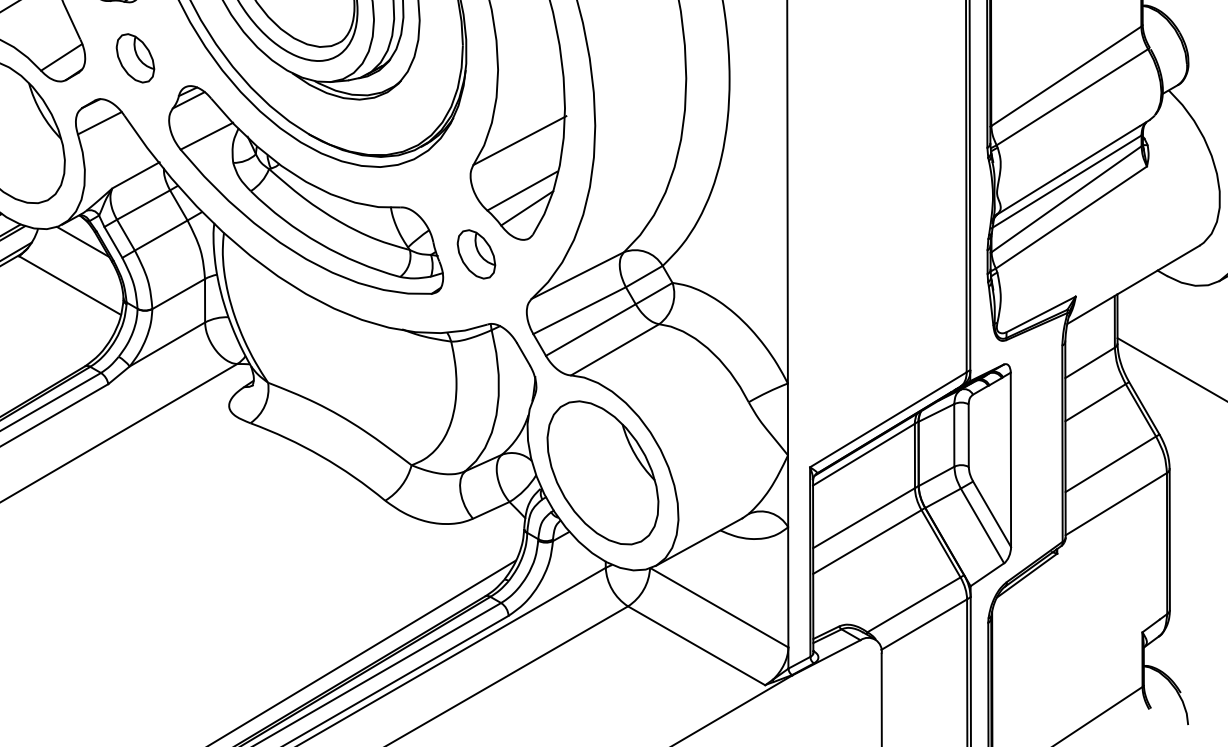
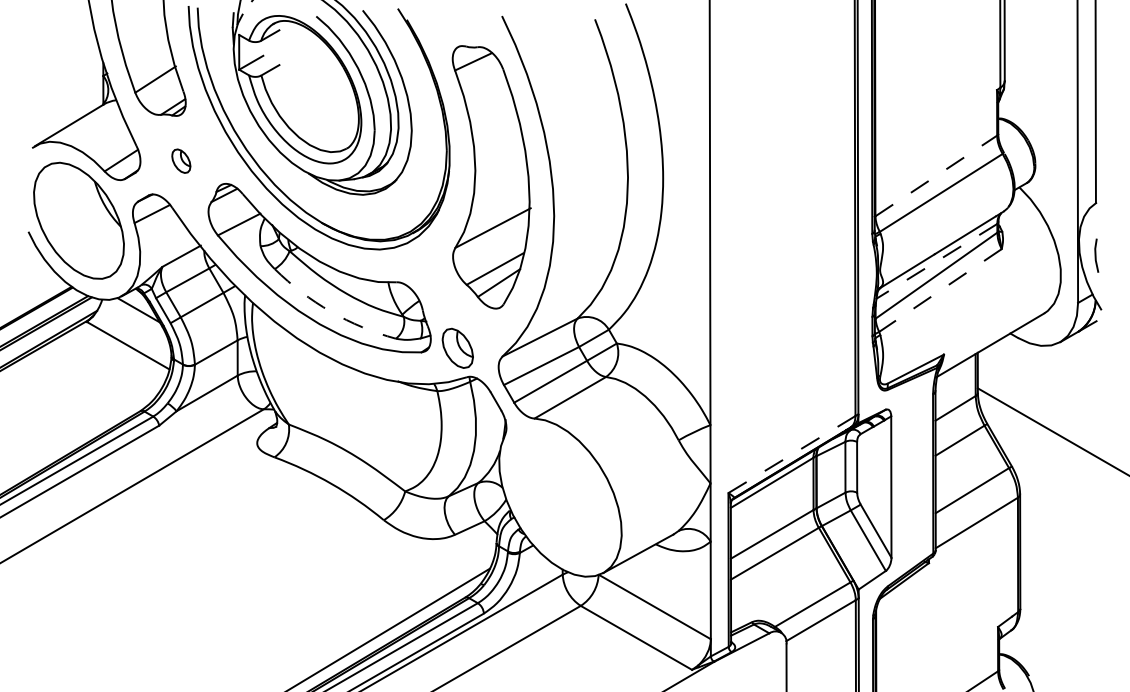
part: (135, 57) -> (181, 160), size x0.6
line: (1066, 75) -> (936, 175), solid -> dashed
line: (1066, 181) -> (936, 261), solid -> dashed
line: (1071, 217) -> (940, 290), solid -> dashed
arc: (319, 243) -> (330, 311), solid -> dashed
part: (476, 253) -> (457, 347), moved
line: (889, 419) -> (792, 454), solid -> dashed
part: (603, 472) -> (560, 497), removed

